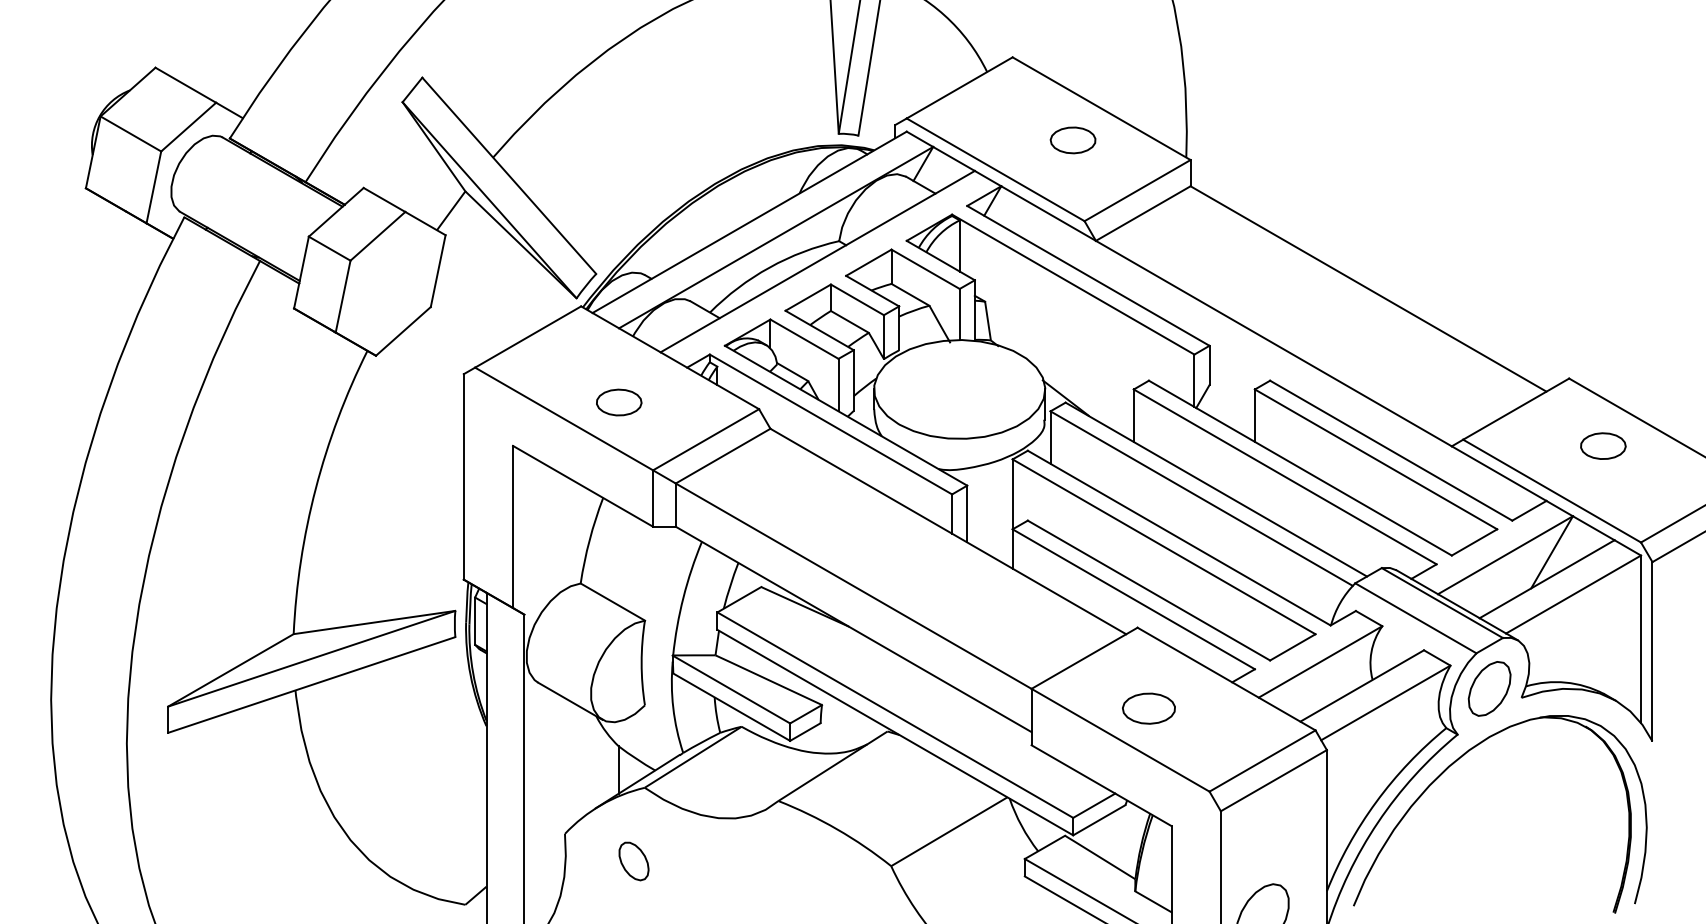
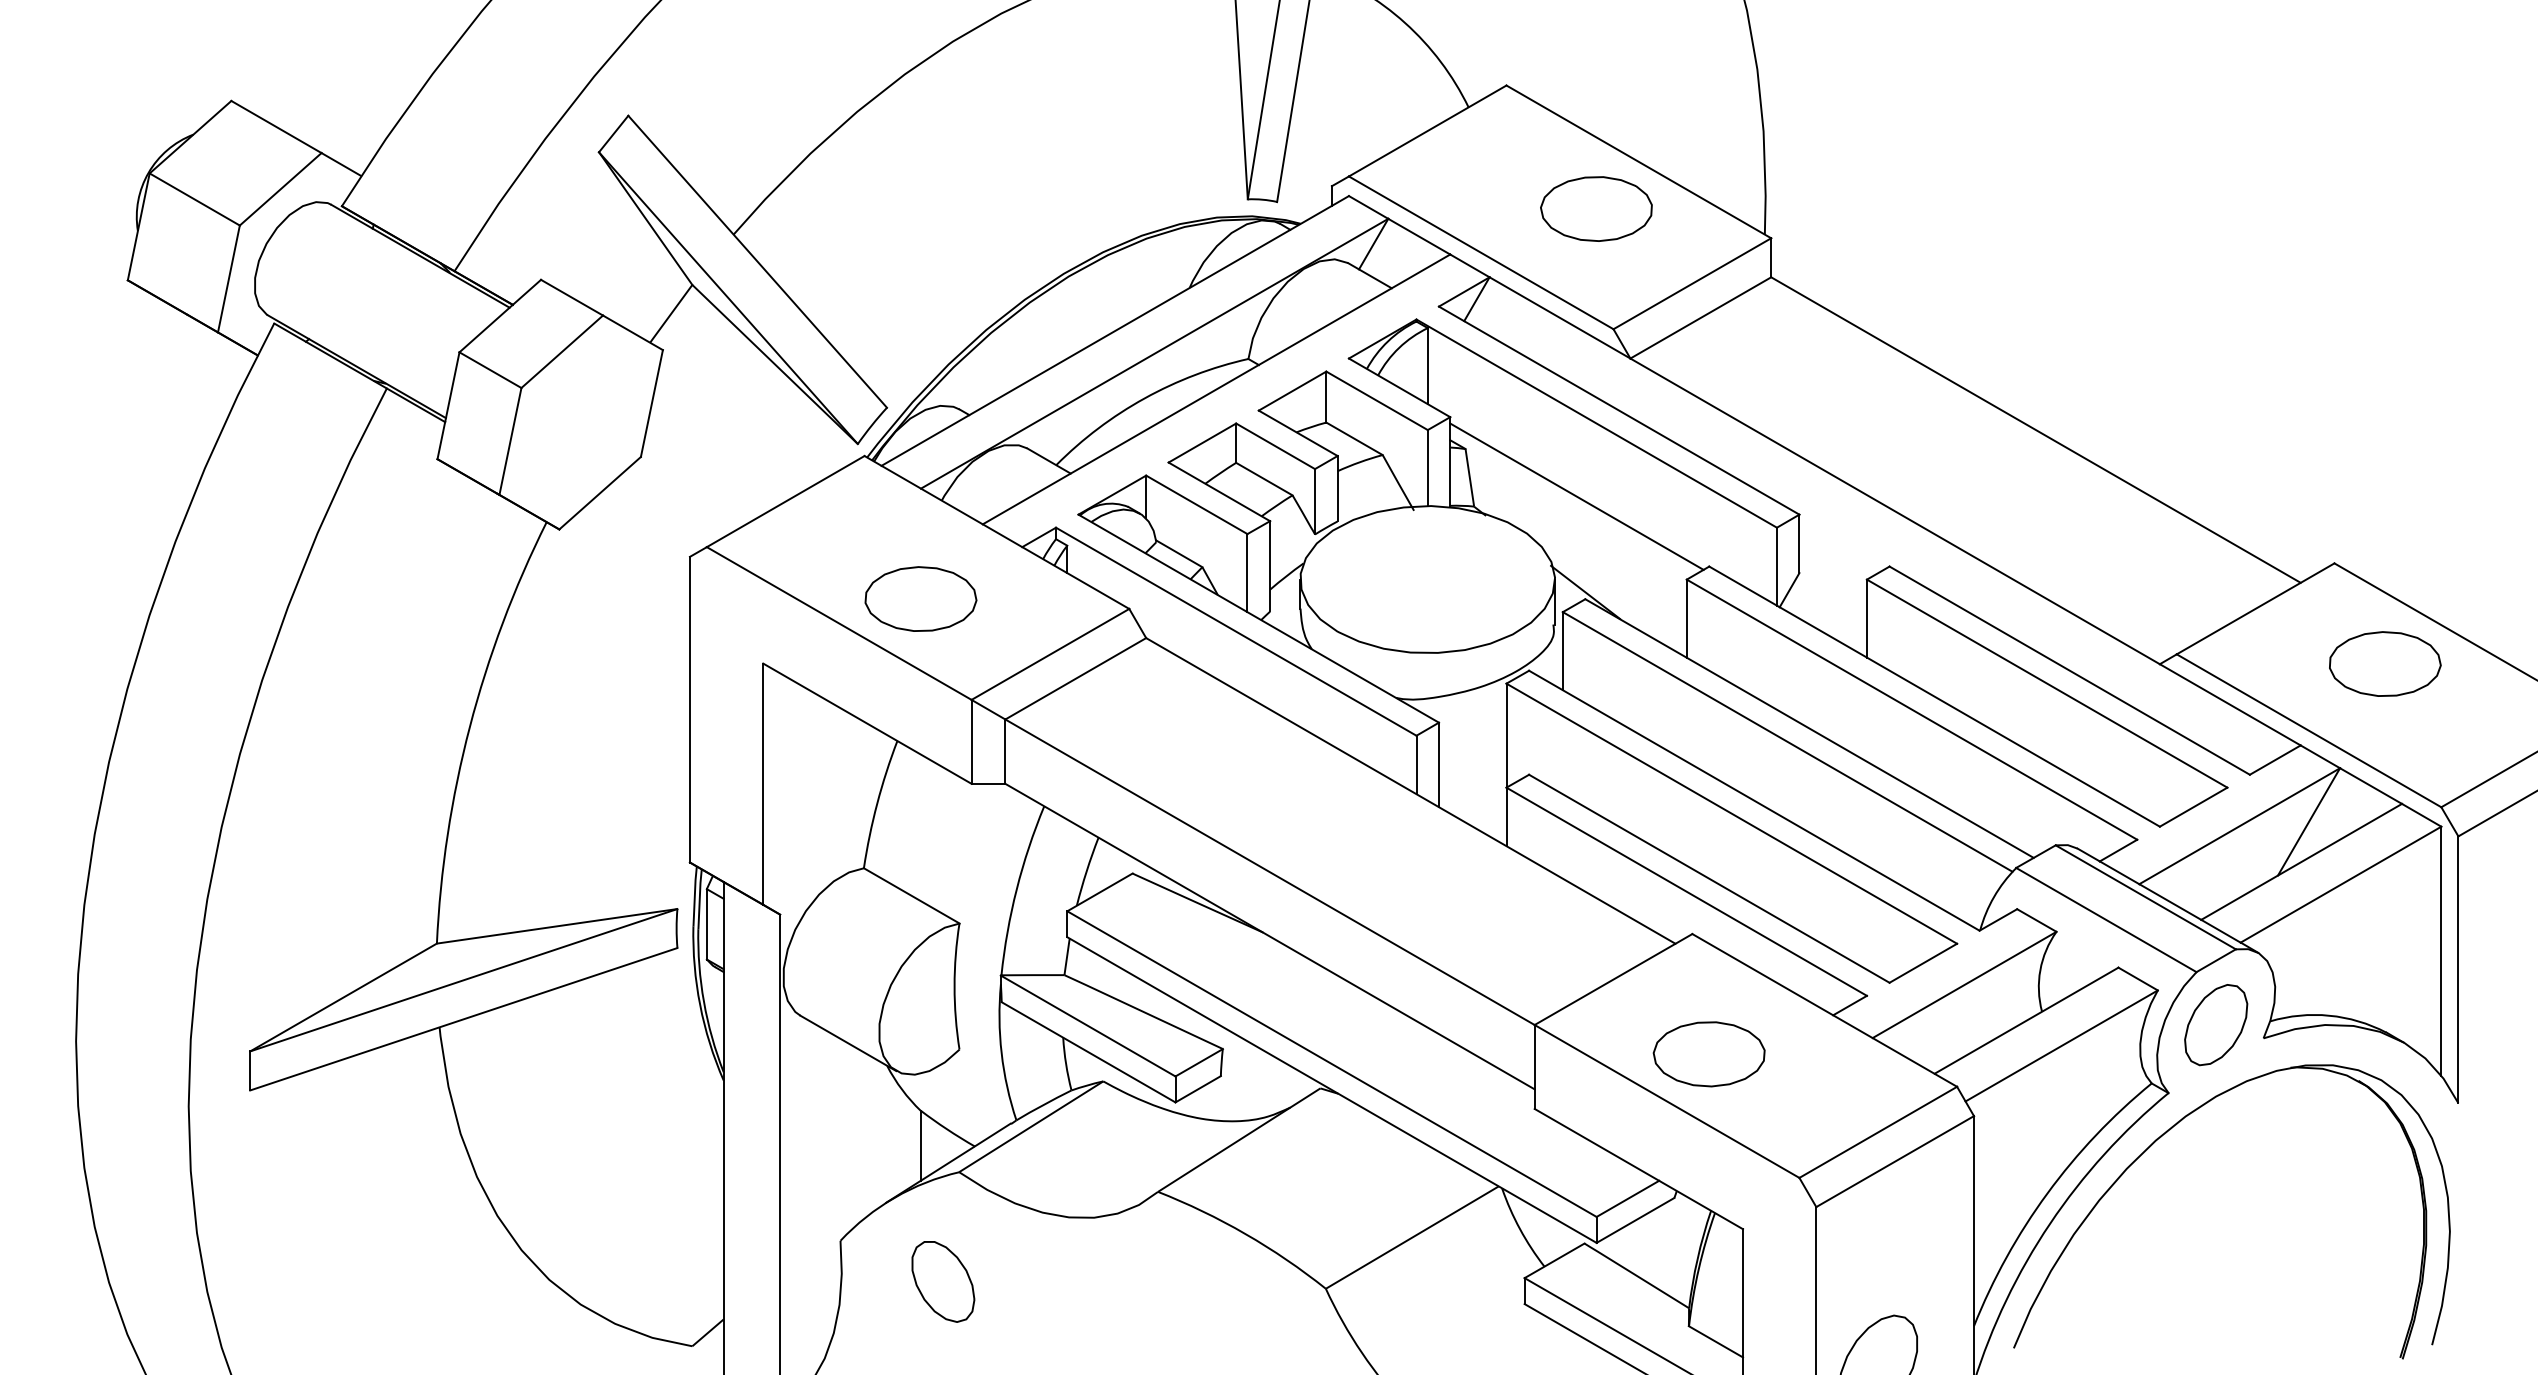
part: (1072, 140) -> (1595, 209), size x1.67
line: (1059, 333) -> (1576, 496), added
part: (619, 402) -> (921, 598), size x1.67
part: (1603, 445) -> (2385, 662), size x1.67
part: (1148, 708) -> (1708, 1054), size x1.43
part: (633, 861) -> (942, 1281), size x1.43

